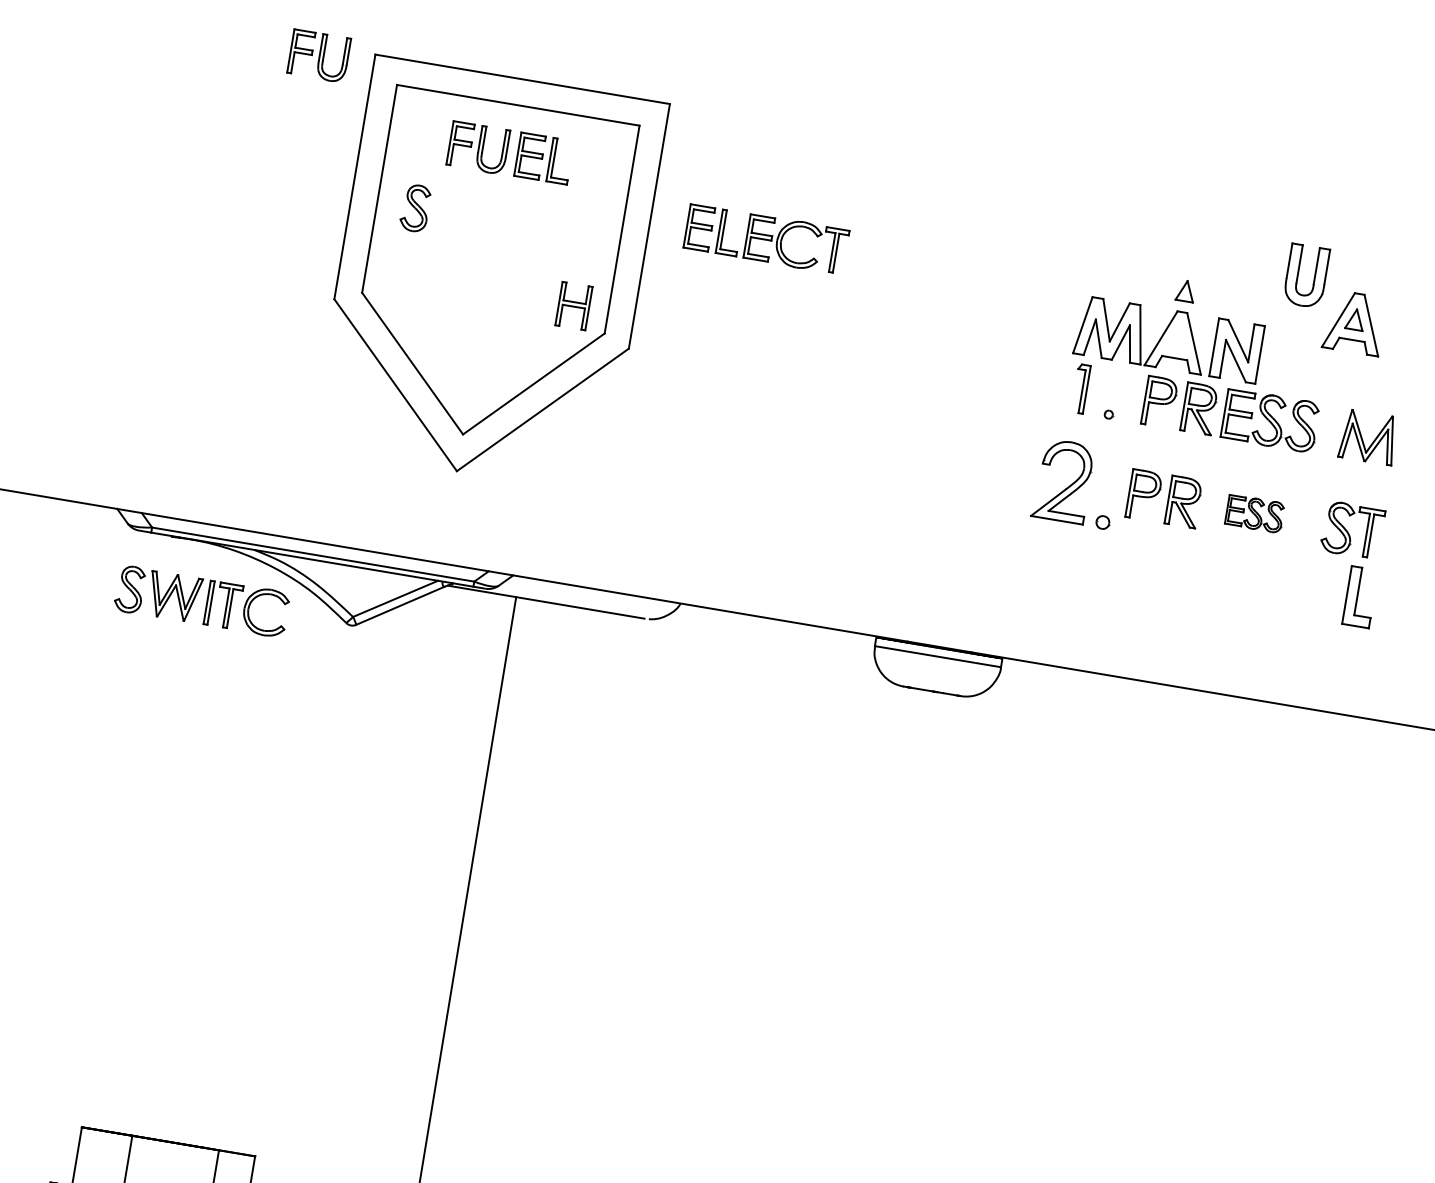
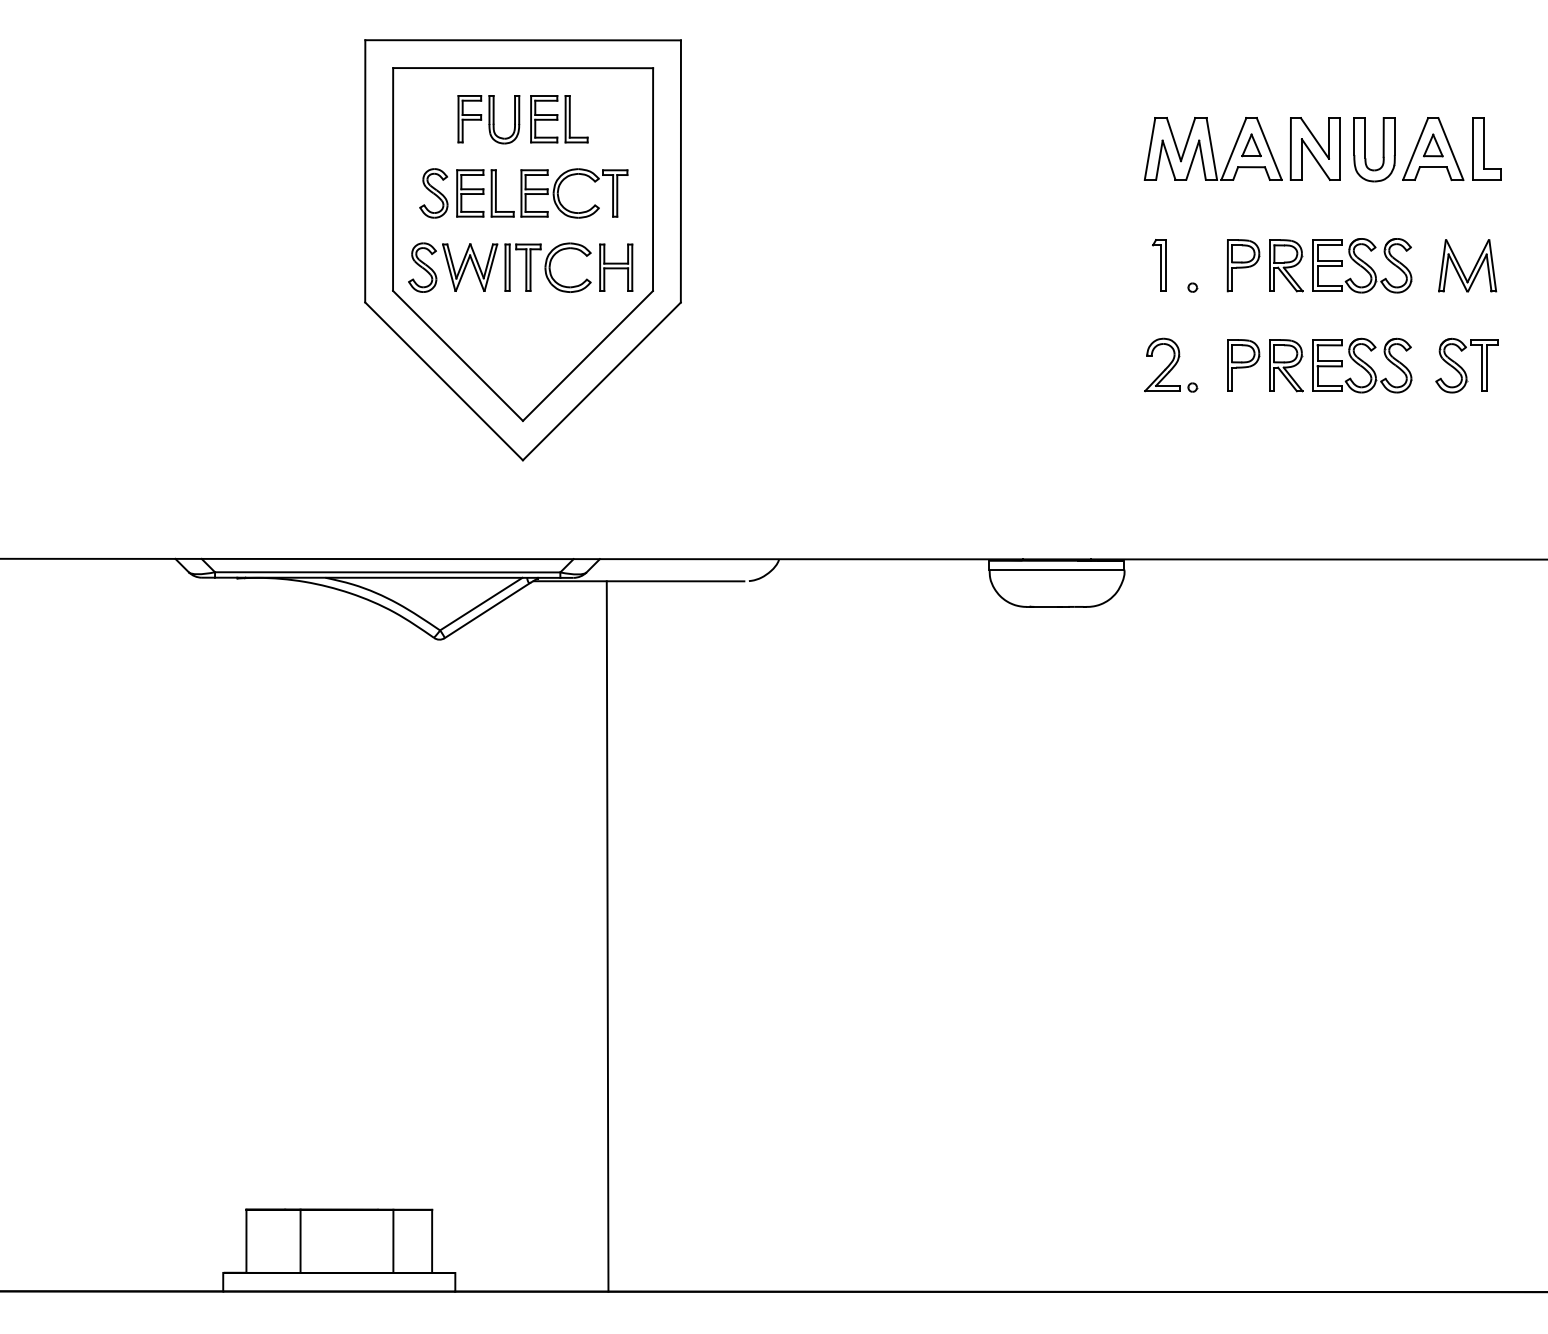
part: (318, 55) -> (306, 51), removed
part: (766, 239) -> (542, 193), moved
part: (1313, 277) -> (1382, 149), moved
part: (1168, 339) -> (1241, 148), moved
part: (1076, 483) -> (1171, 364), size x0.62
part: (1255, 513) -> (1362, 365), size x1.67
part: (1360, 596) -> (1486, 148), moved
part: (201, 601) -> (499, 267), moved

